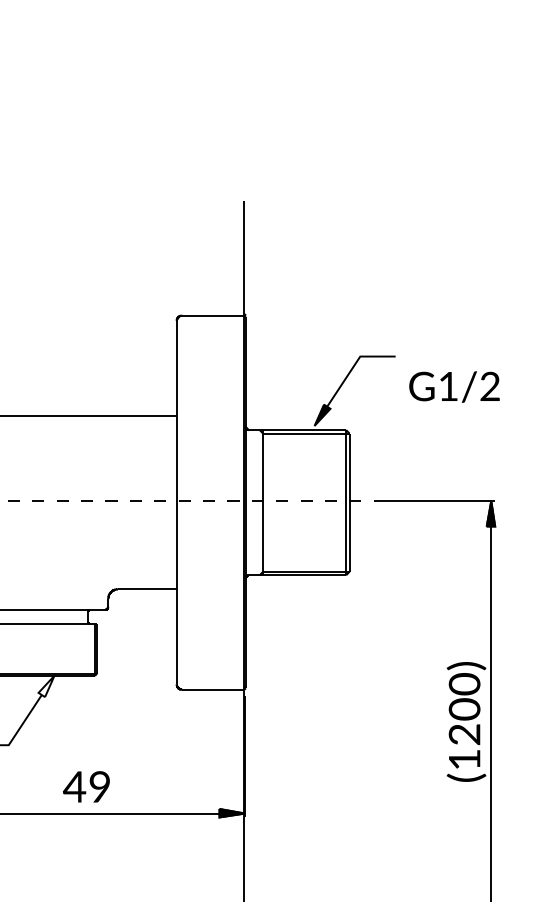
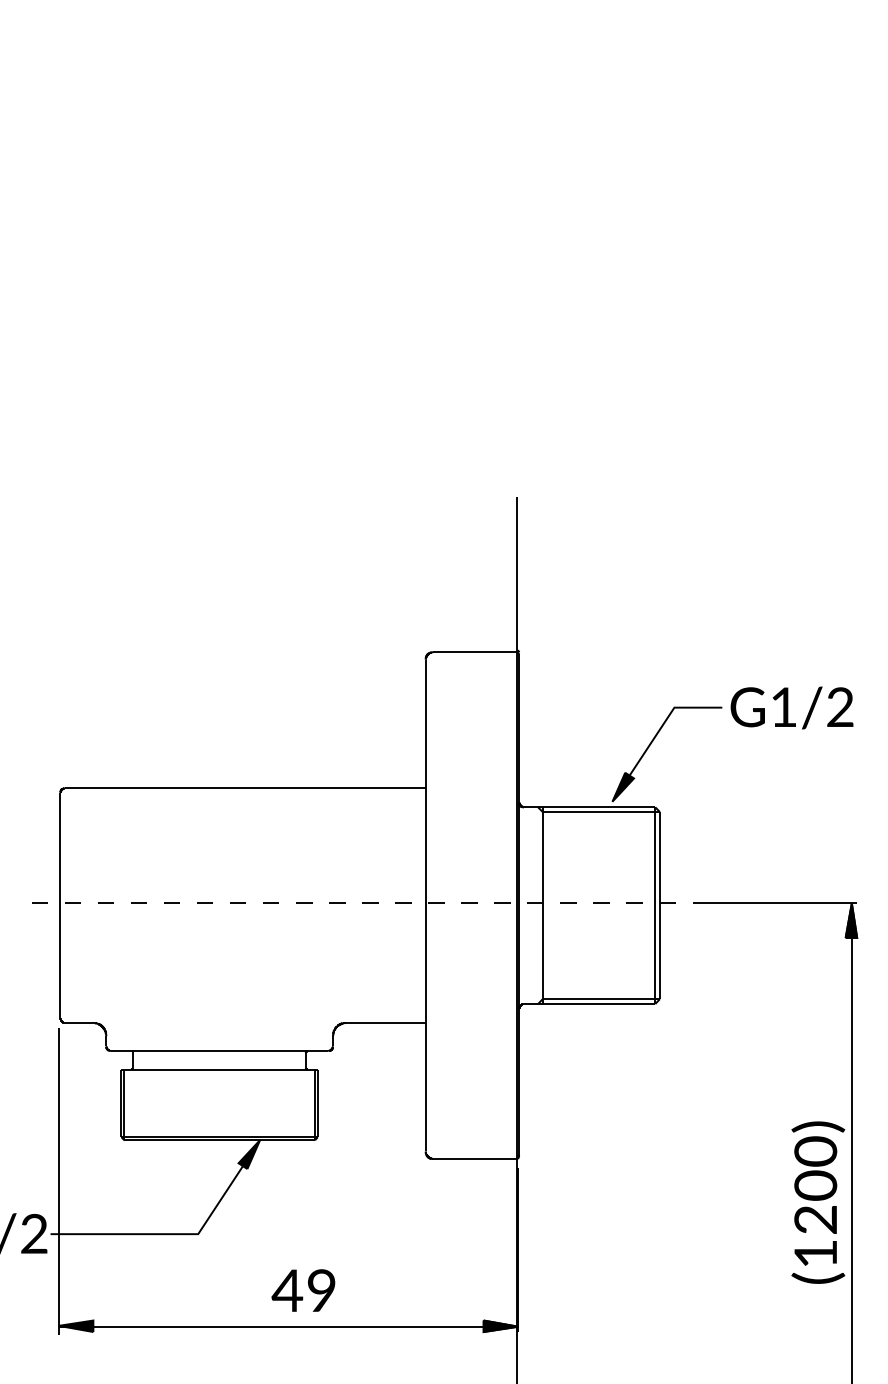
text: (454, 386) -> (791, 707), moved
fill: (46, 686) -> (249, 1154), added

